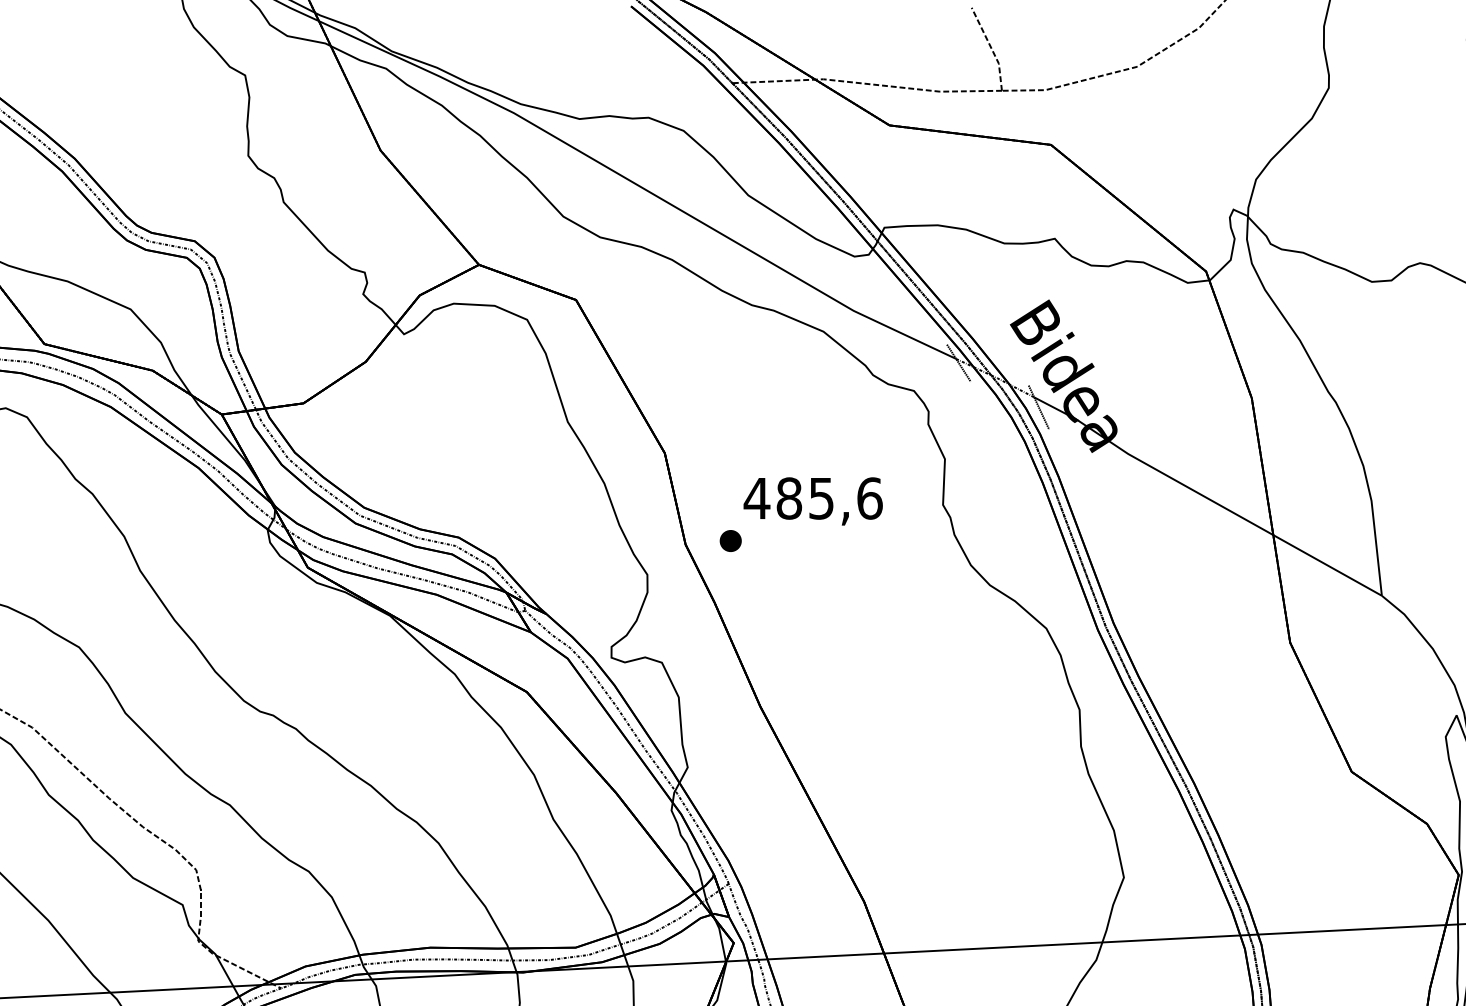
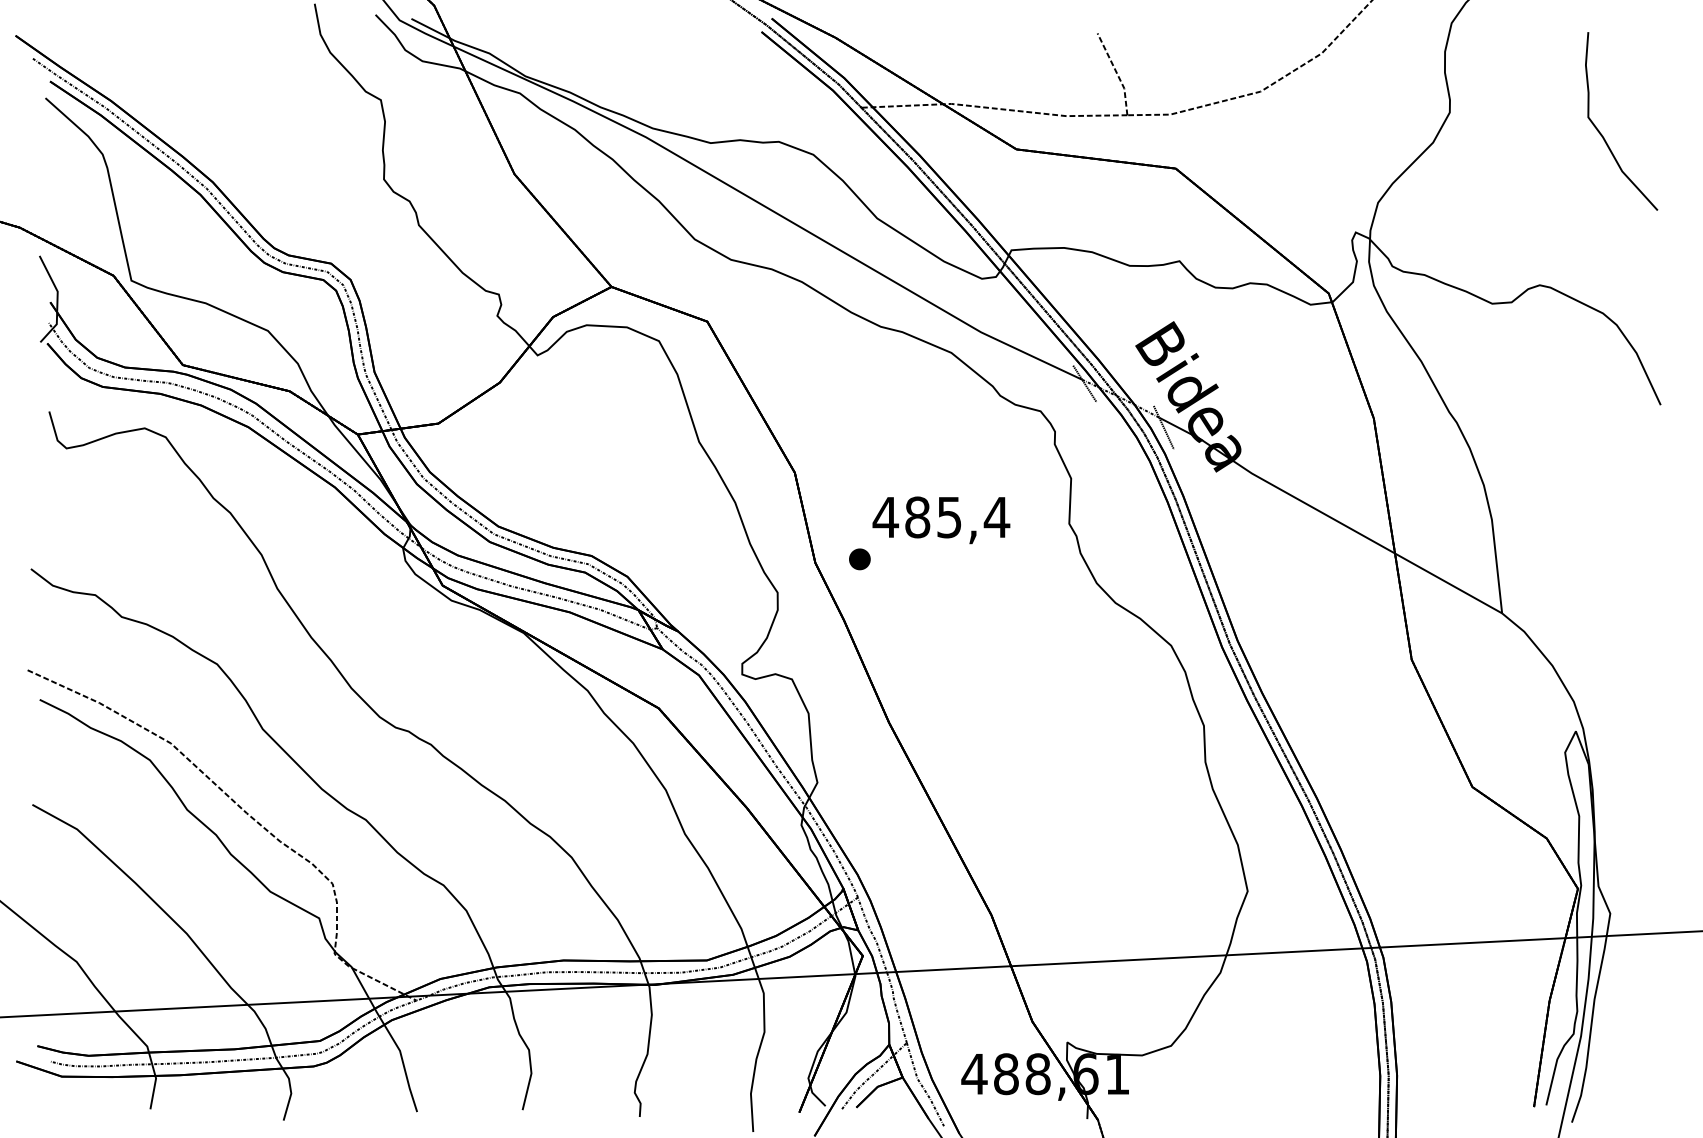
text: (869, 498) -> (996, 517), 485,6 -> 485,4

